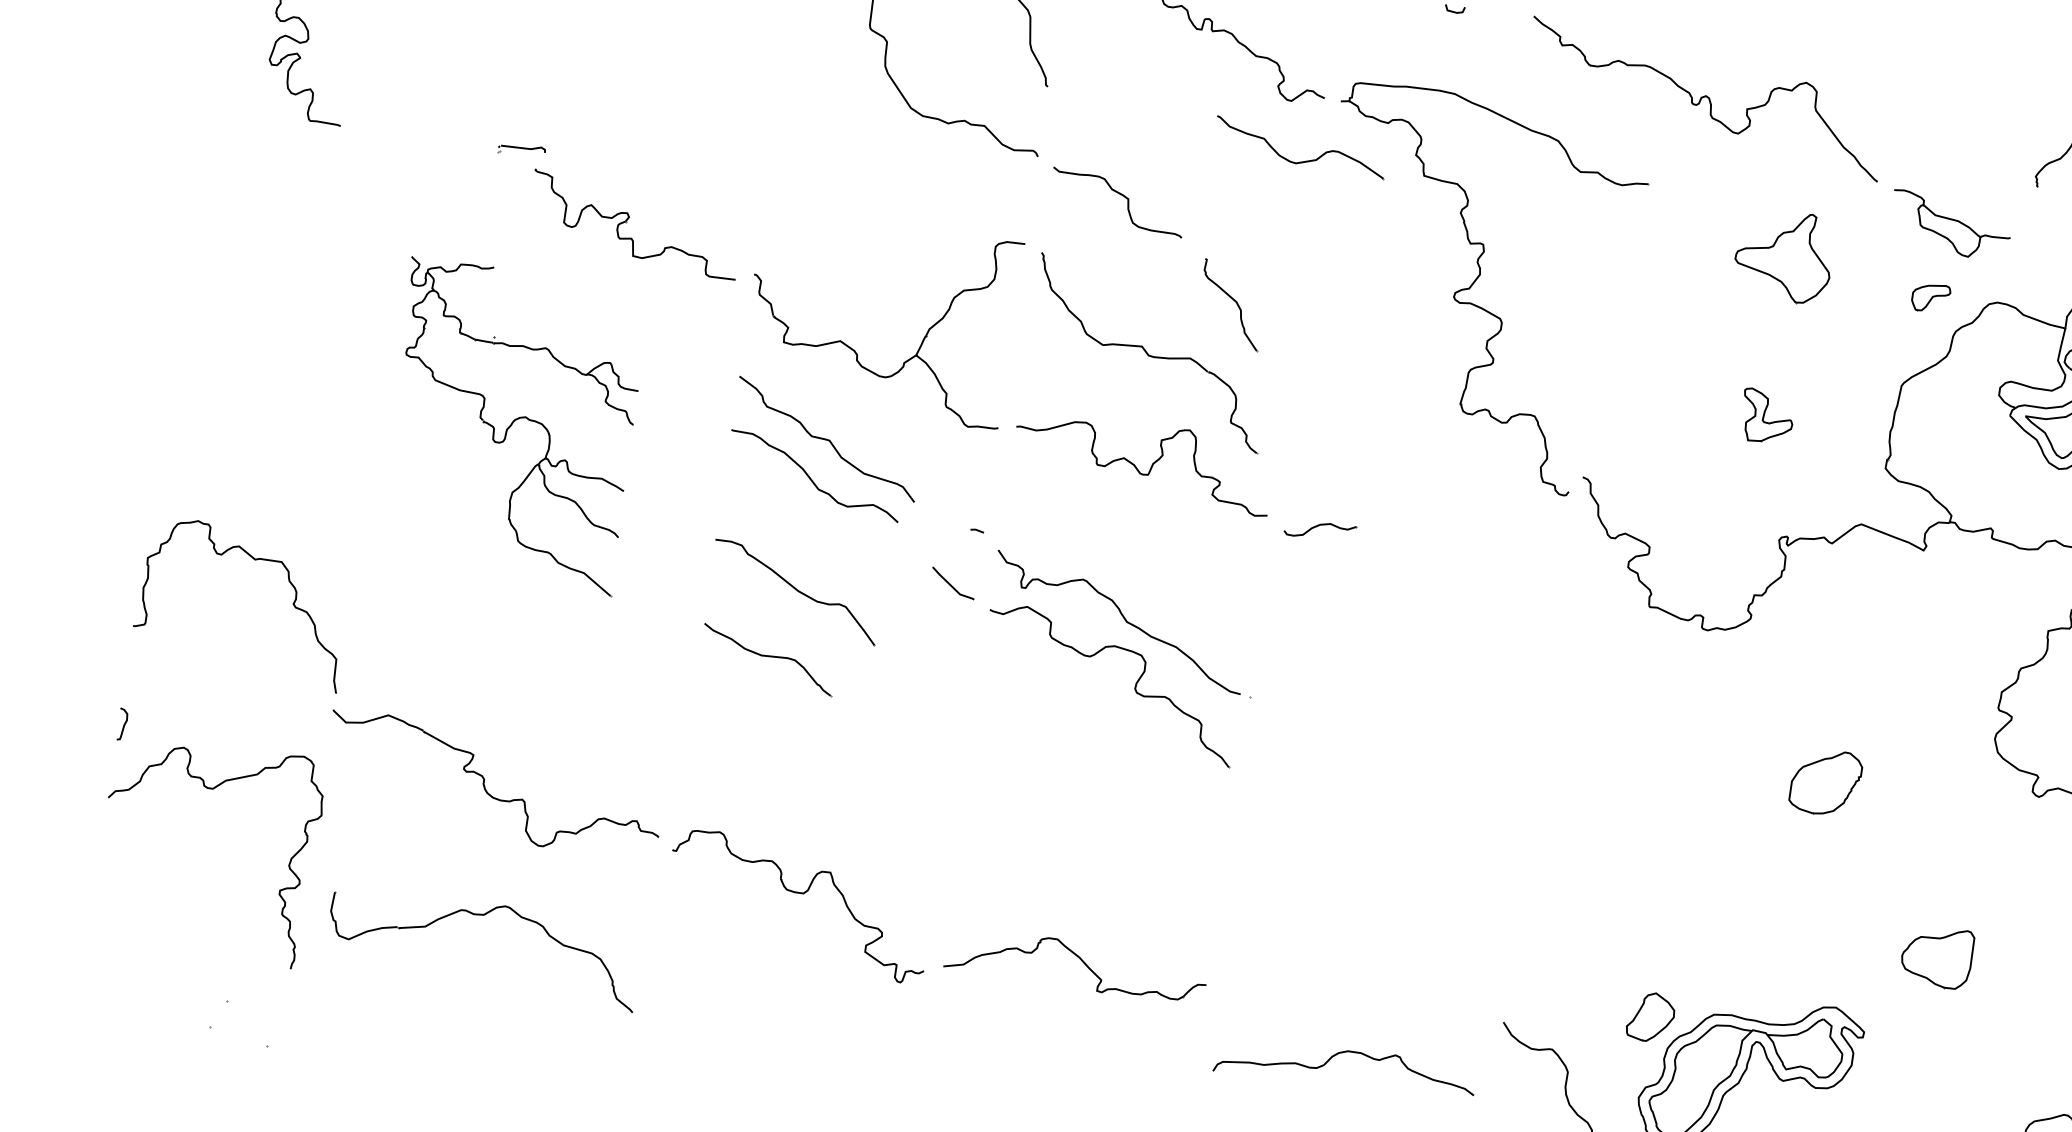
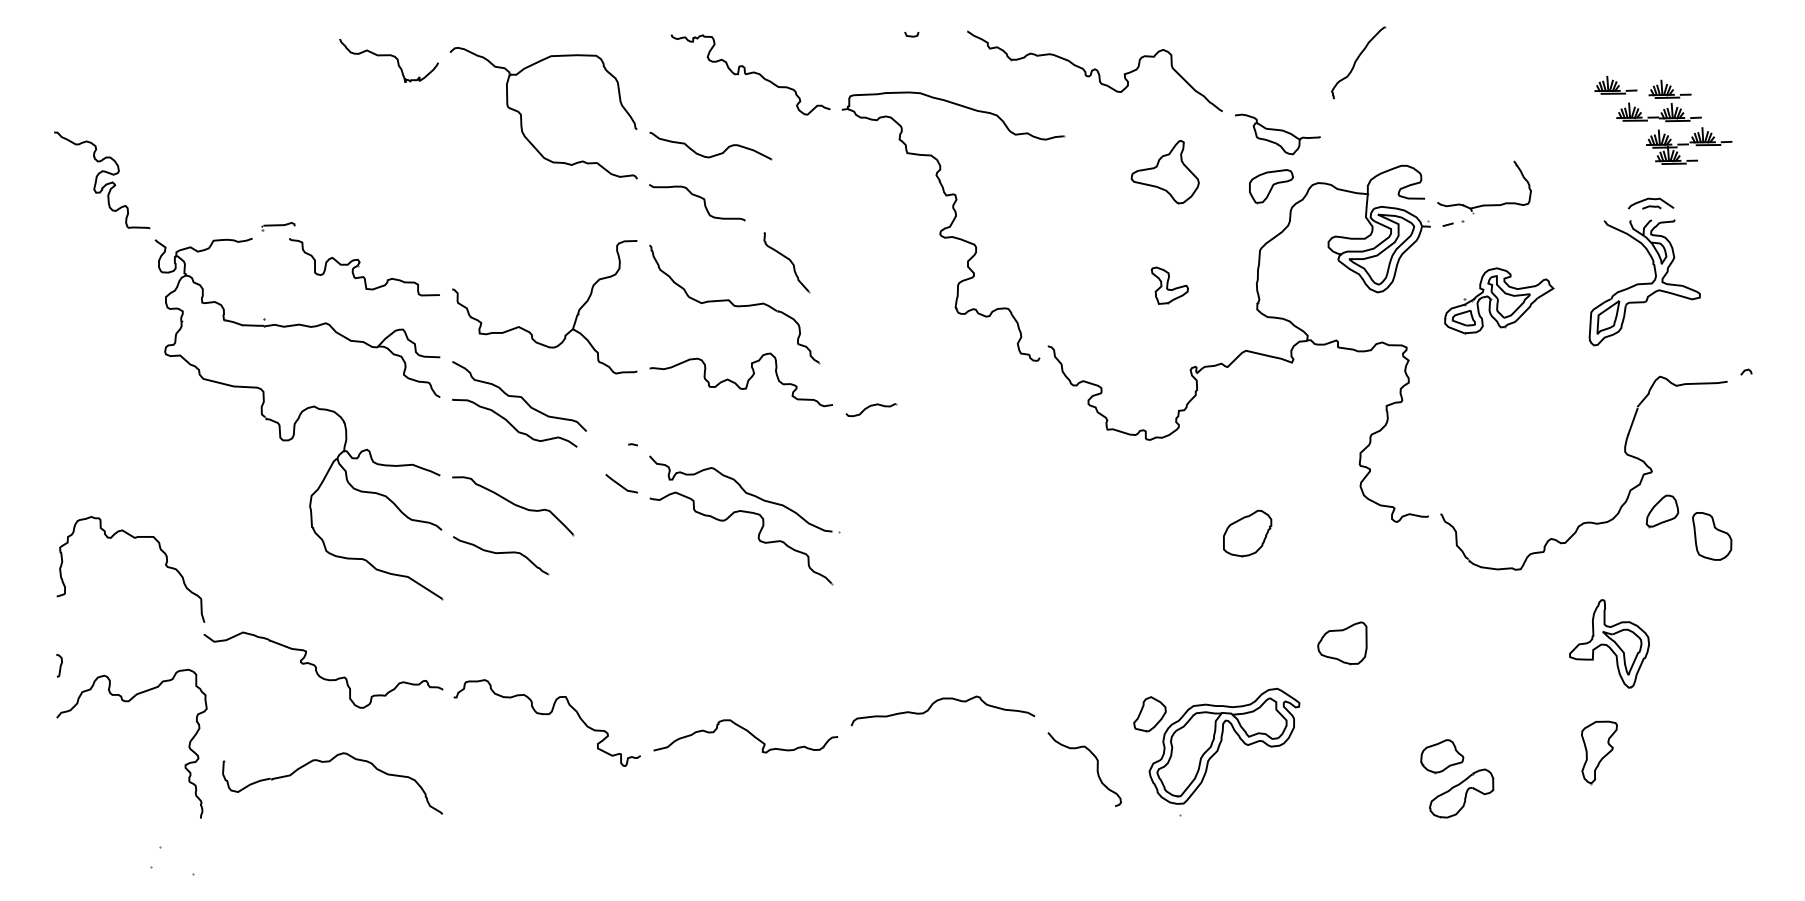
part: (1304, 160) -> (714, 154), moved
part: (1931, 297) -> (1271, 186), size x1.67
part: (510, 426) -> (298, 419), size x1.67
curve: (1340, 1054) -> (938, 701), moved

